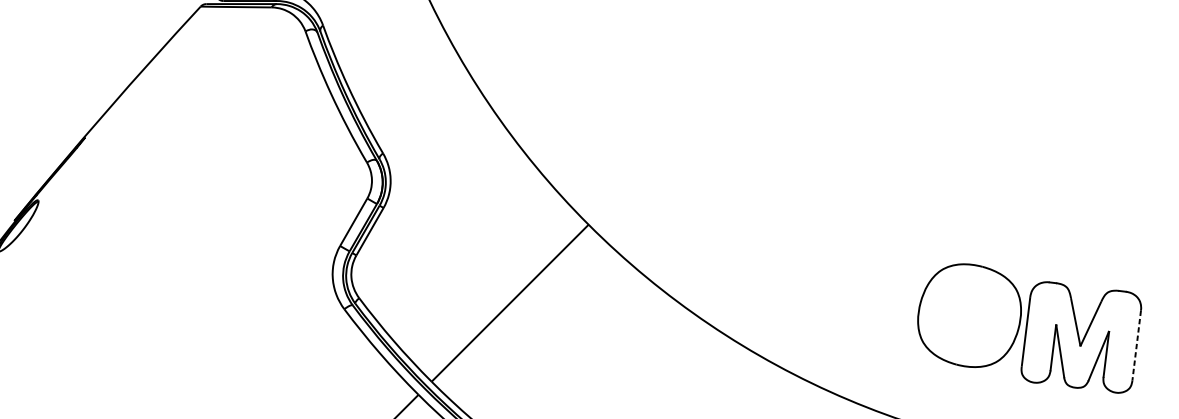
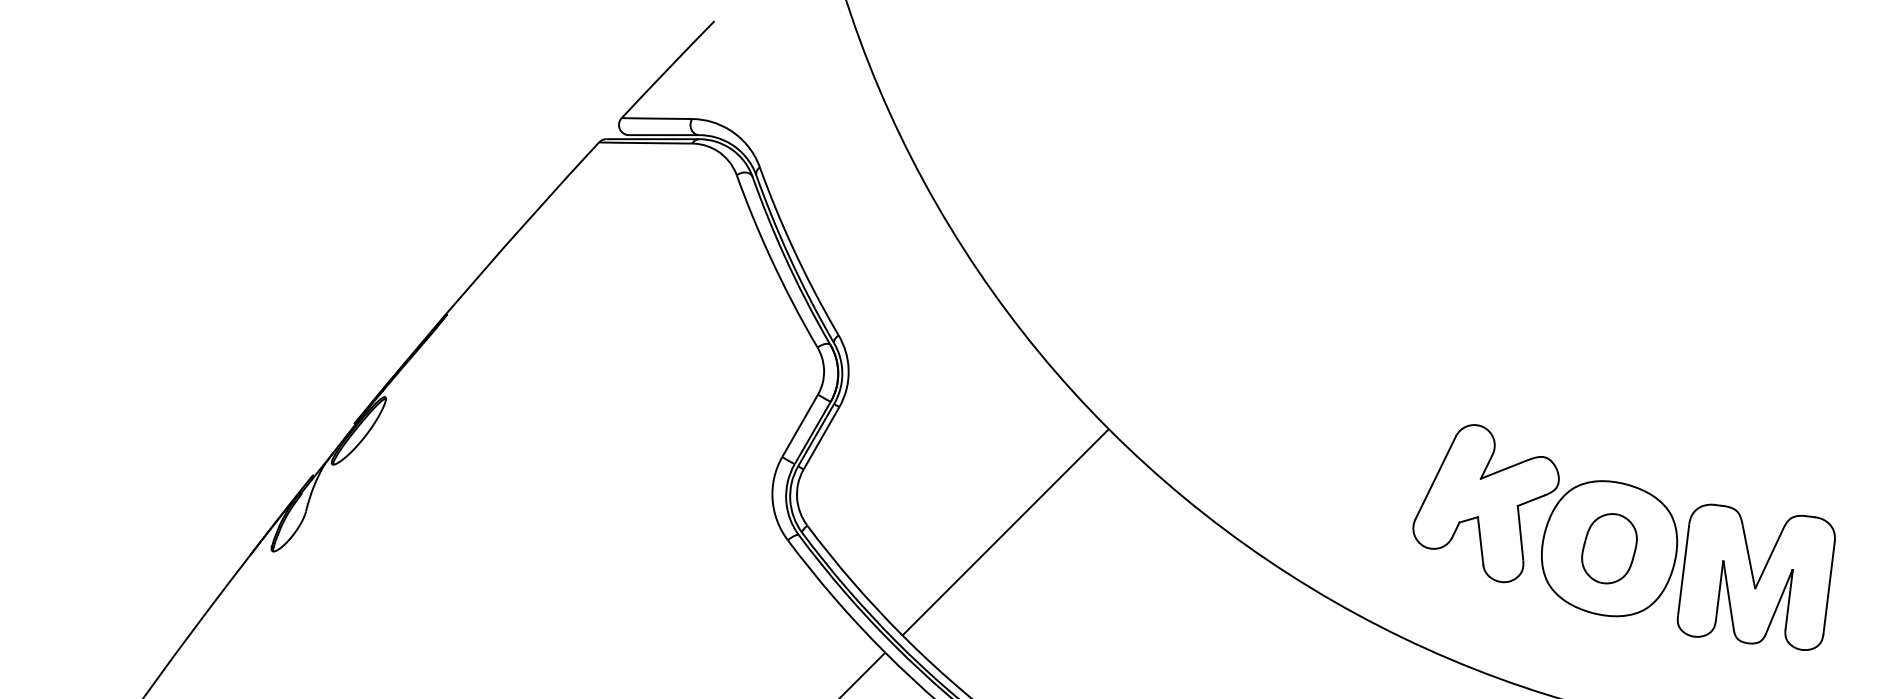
part: (875, 281) -> (1485, 503), added
part: (969, 315) -> (1609, 548), added
line: (1136, 345) -> (1829, 588), dashed -> solid

